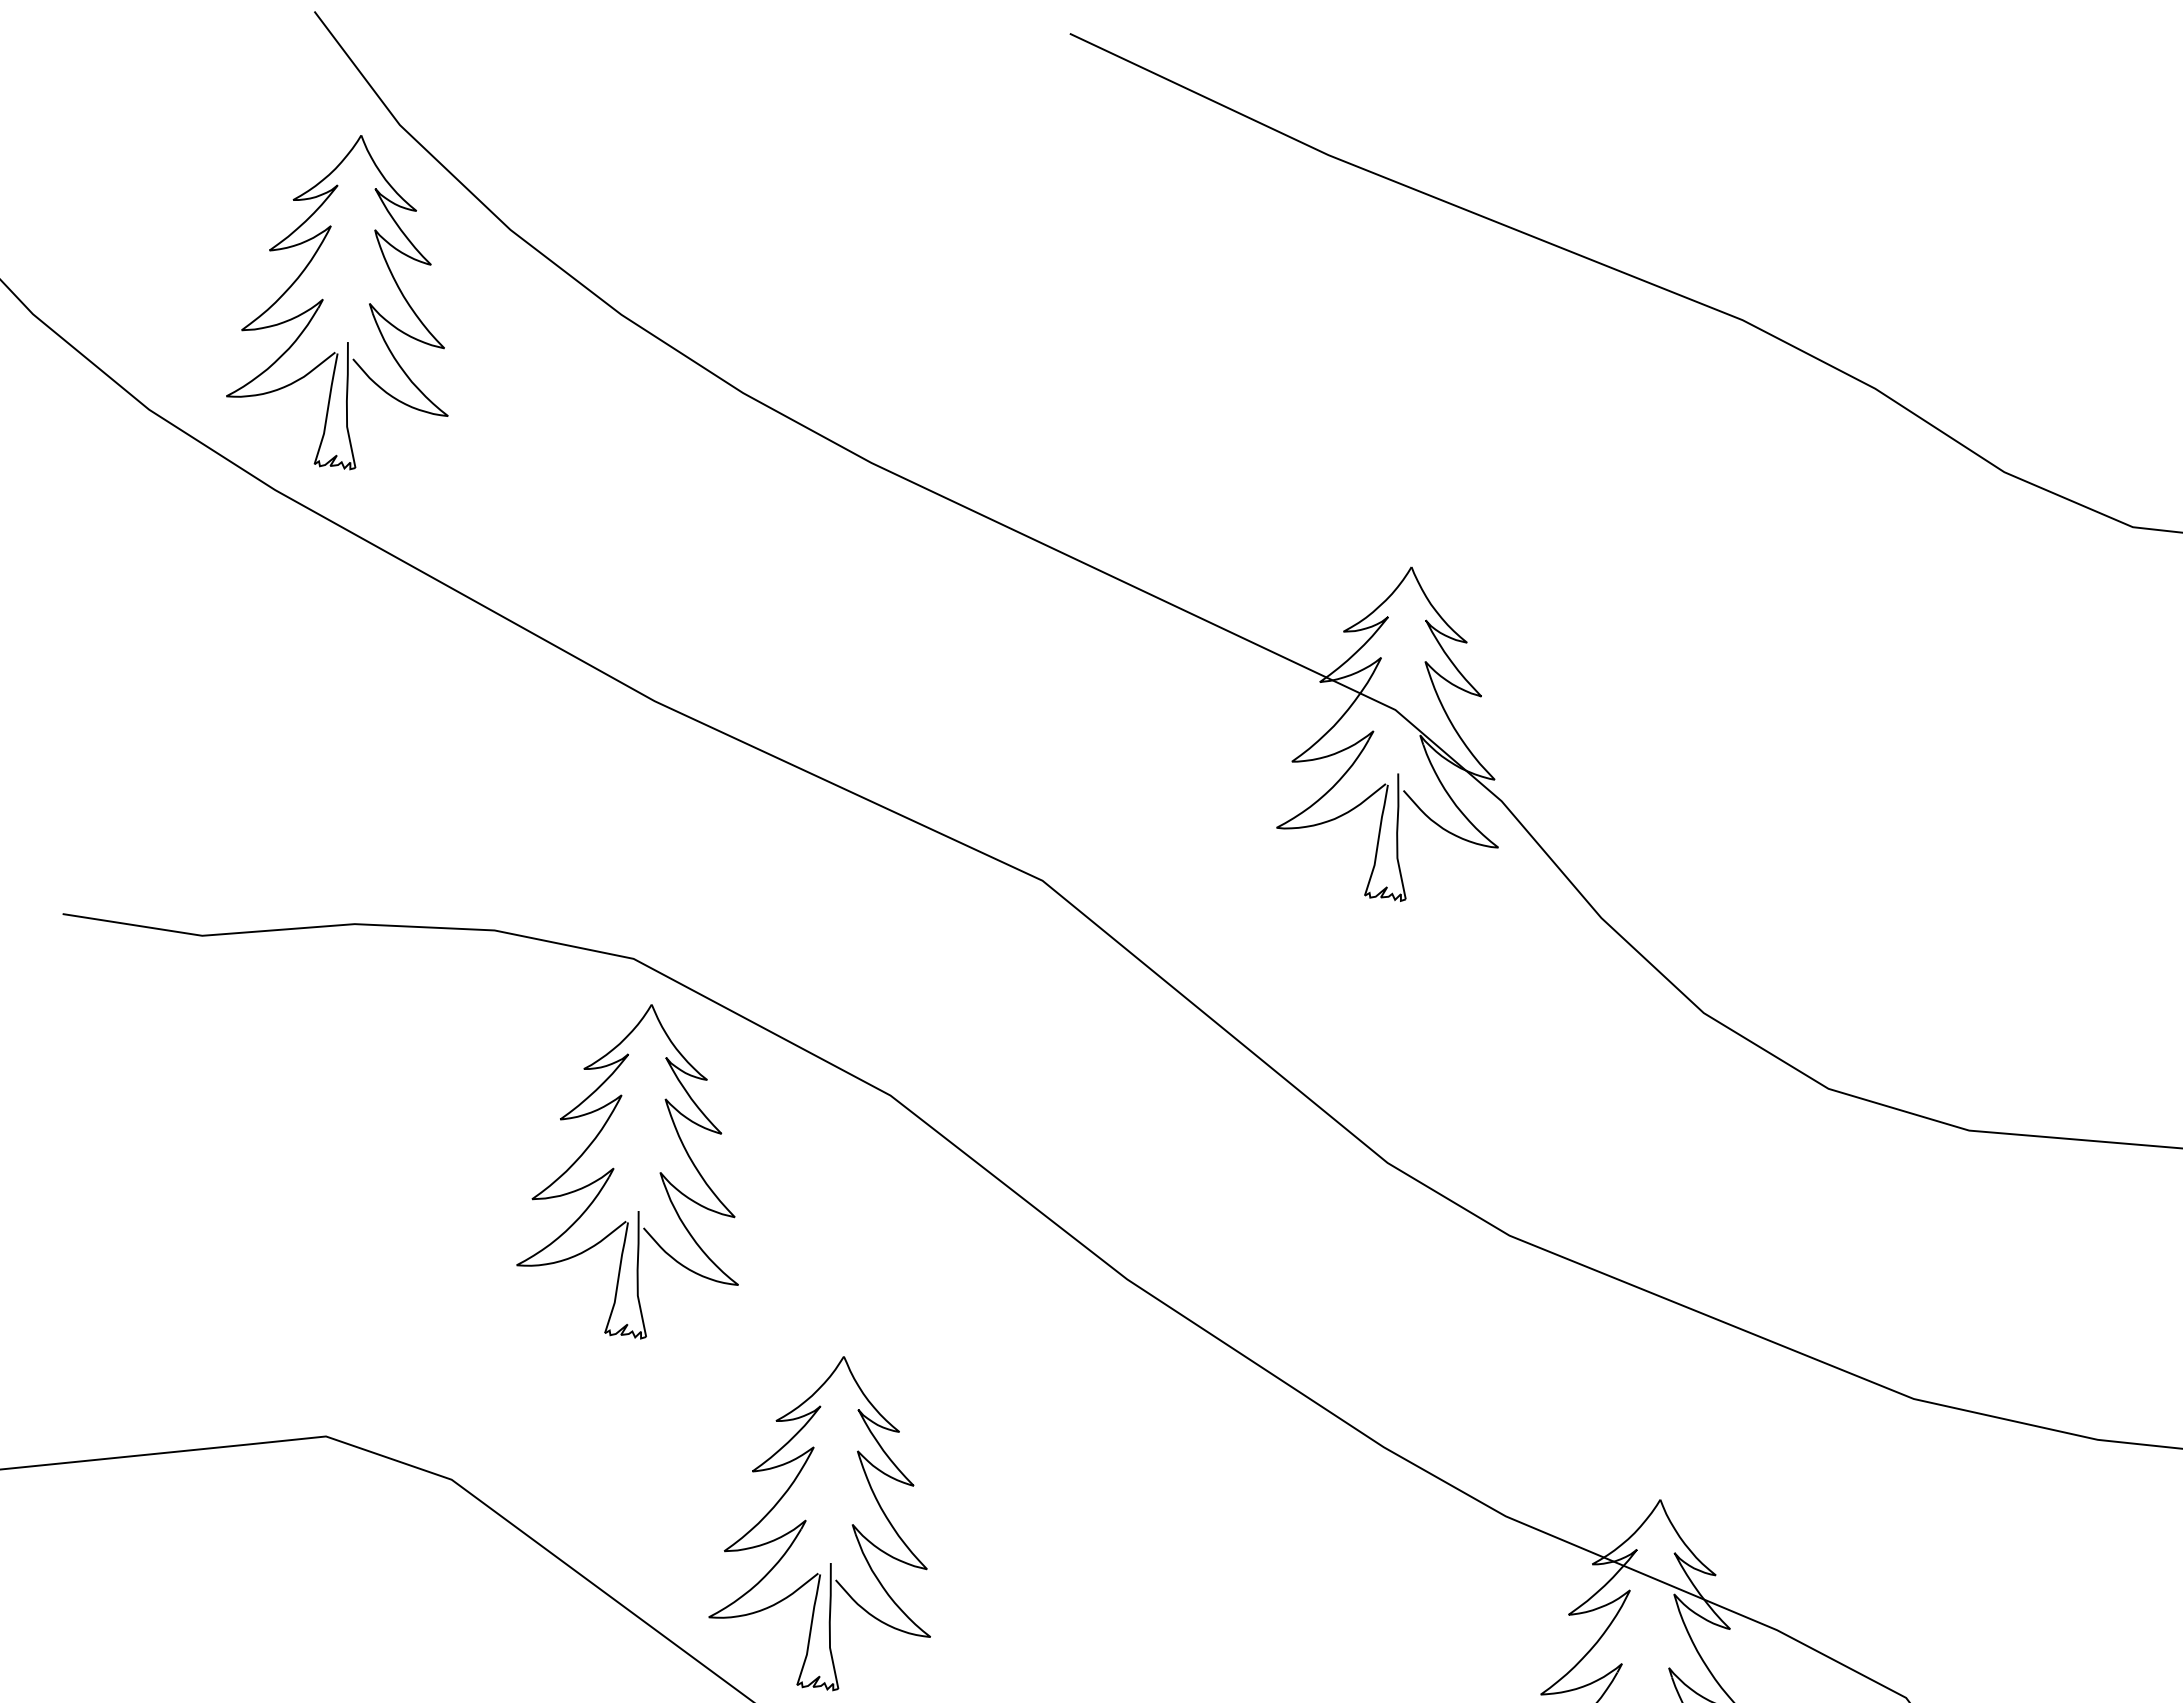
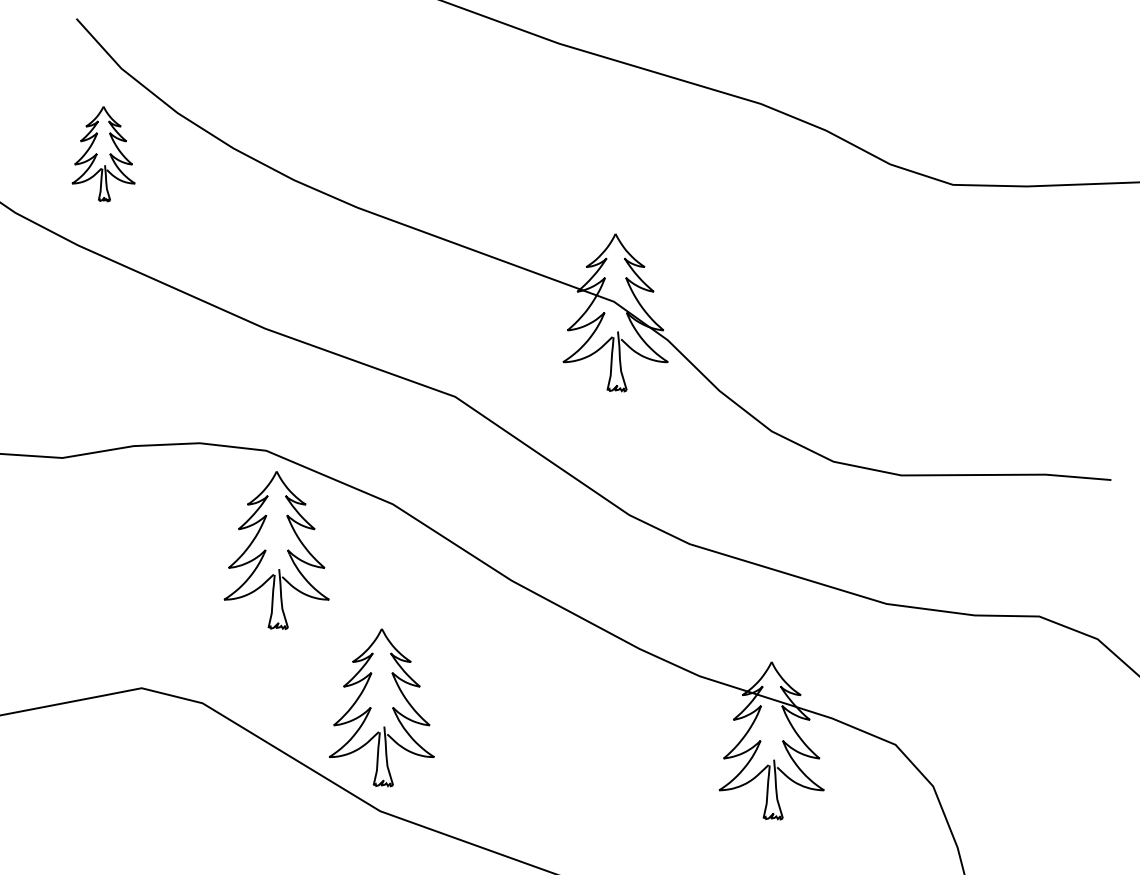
part: (346, 300) -> (103, 153), size x0.6

